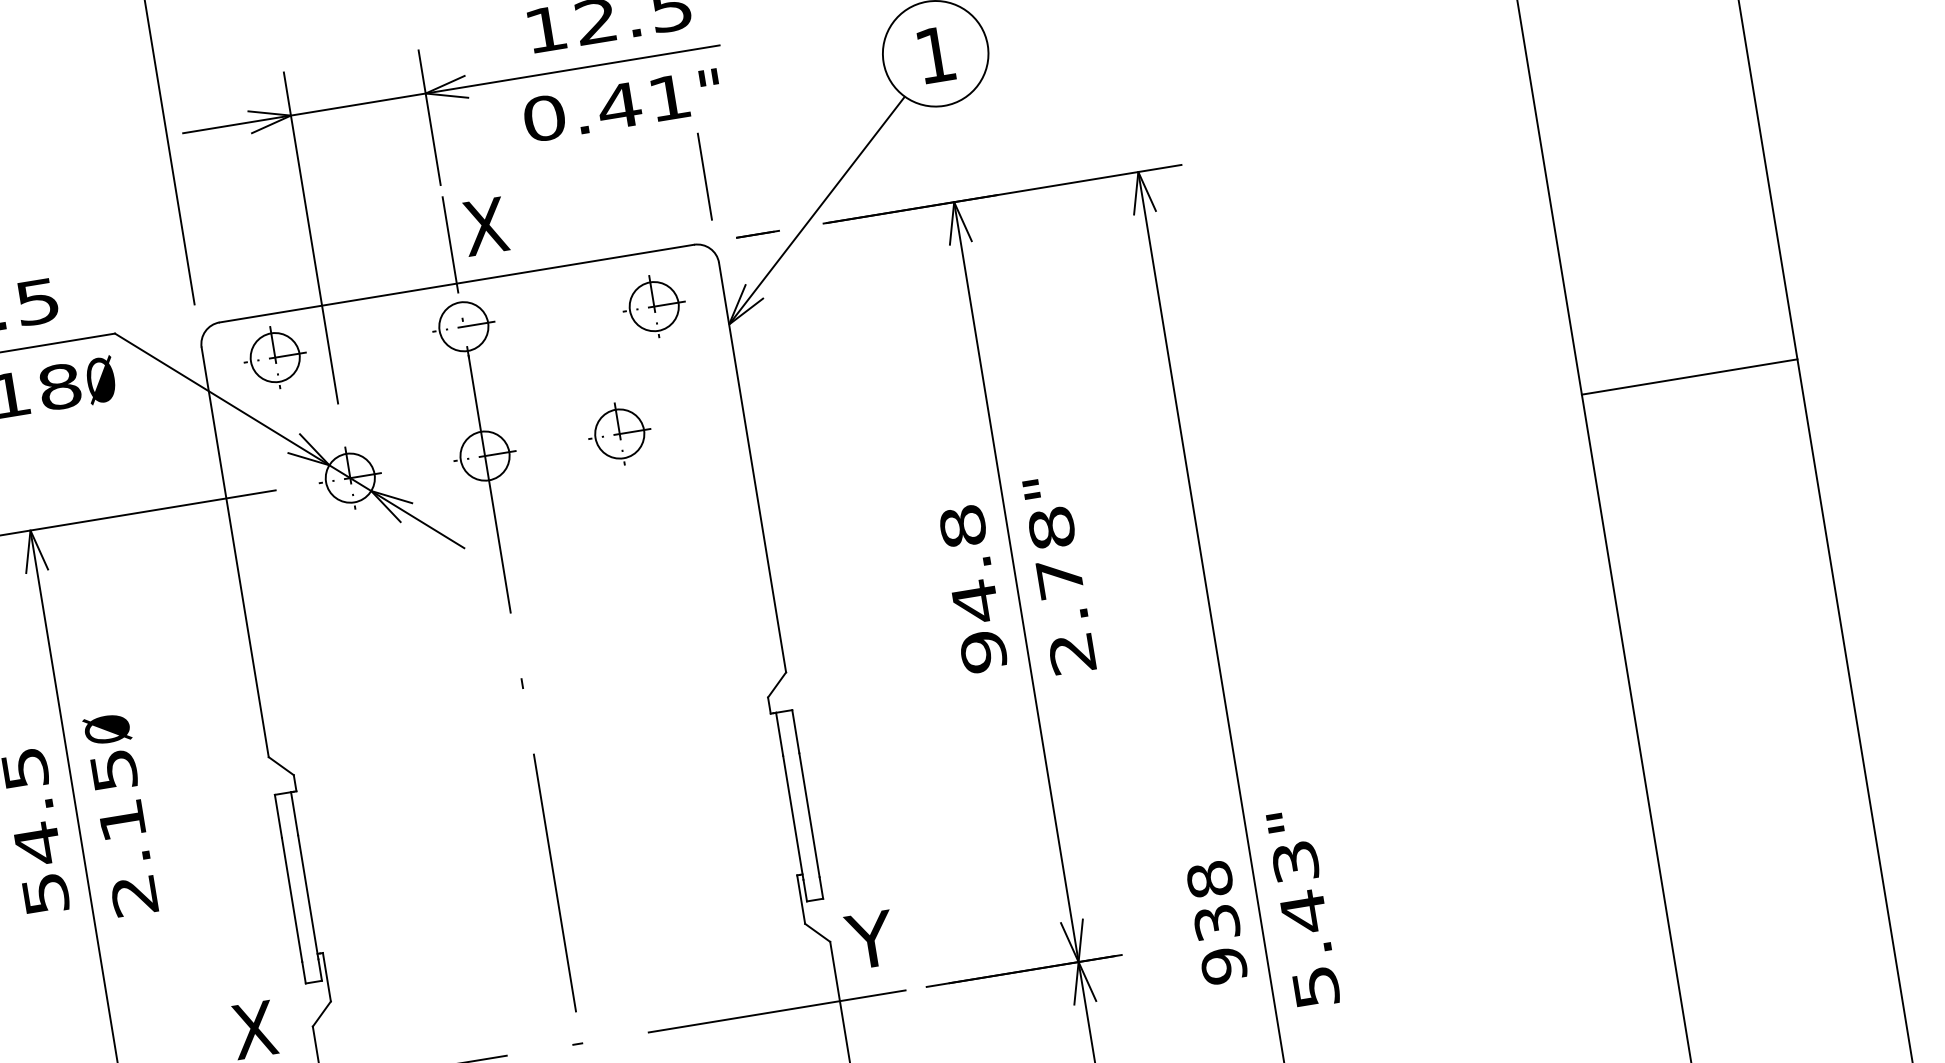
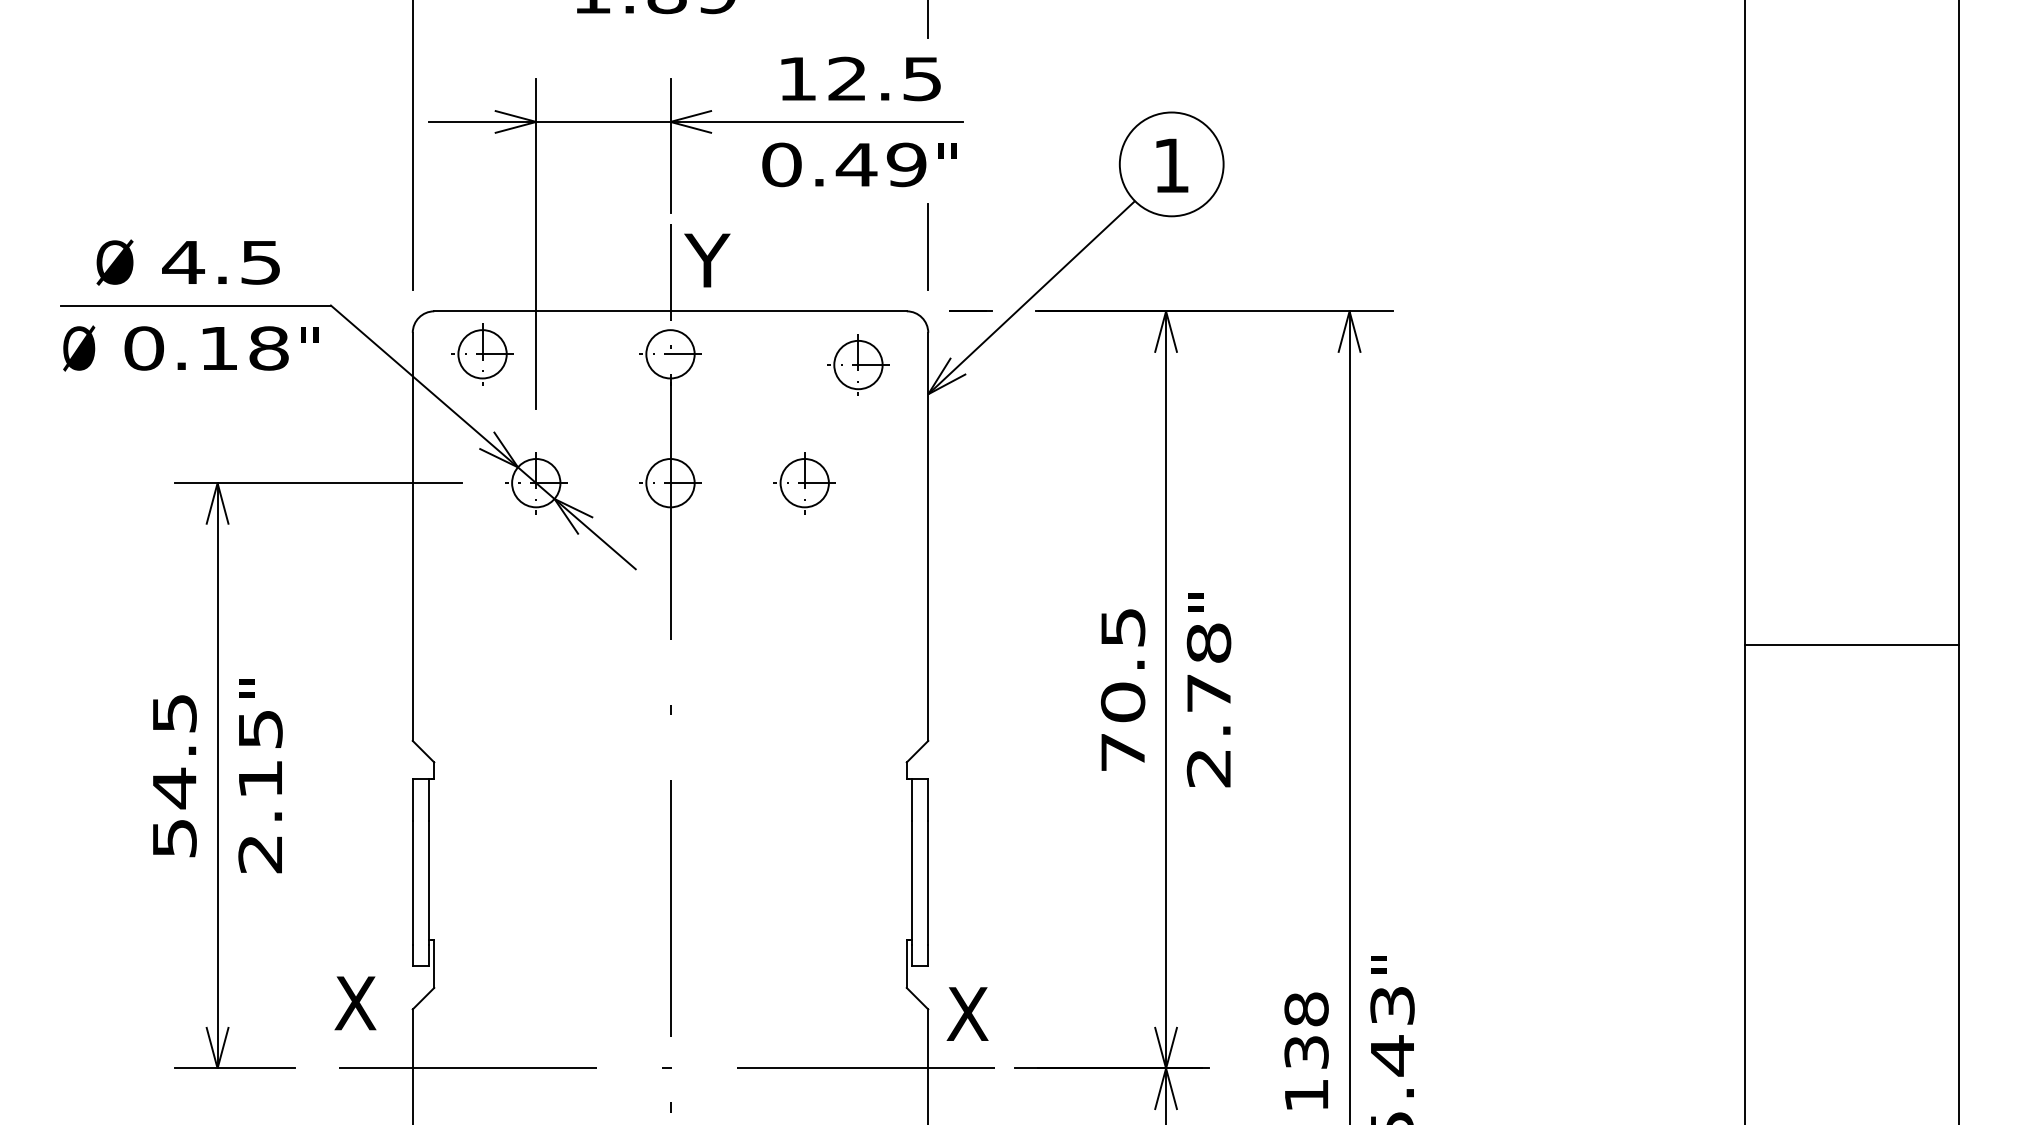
text: (669, 97) -> (906, 164), 0.41 -> 0.49
text: (485, 226) -> (707, 260), X -> Y
line: (1689, 376) -> (1851, 644), moved
text: (100, 380) -> (309, 348), Ø -> "
text: (972, 588) -> (1122, 689), 94.8 -> 70.5
text: (107, 728) -> (260, 687), Ø -> "
text: (870, 939) -> (967, 1013), Y -> X
text: (1223, 966) -> (1306, 1095), 938 -> 138

